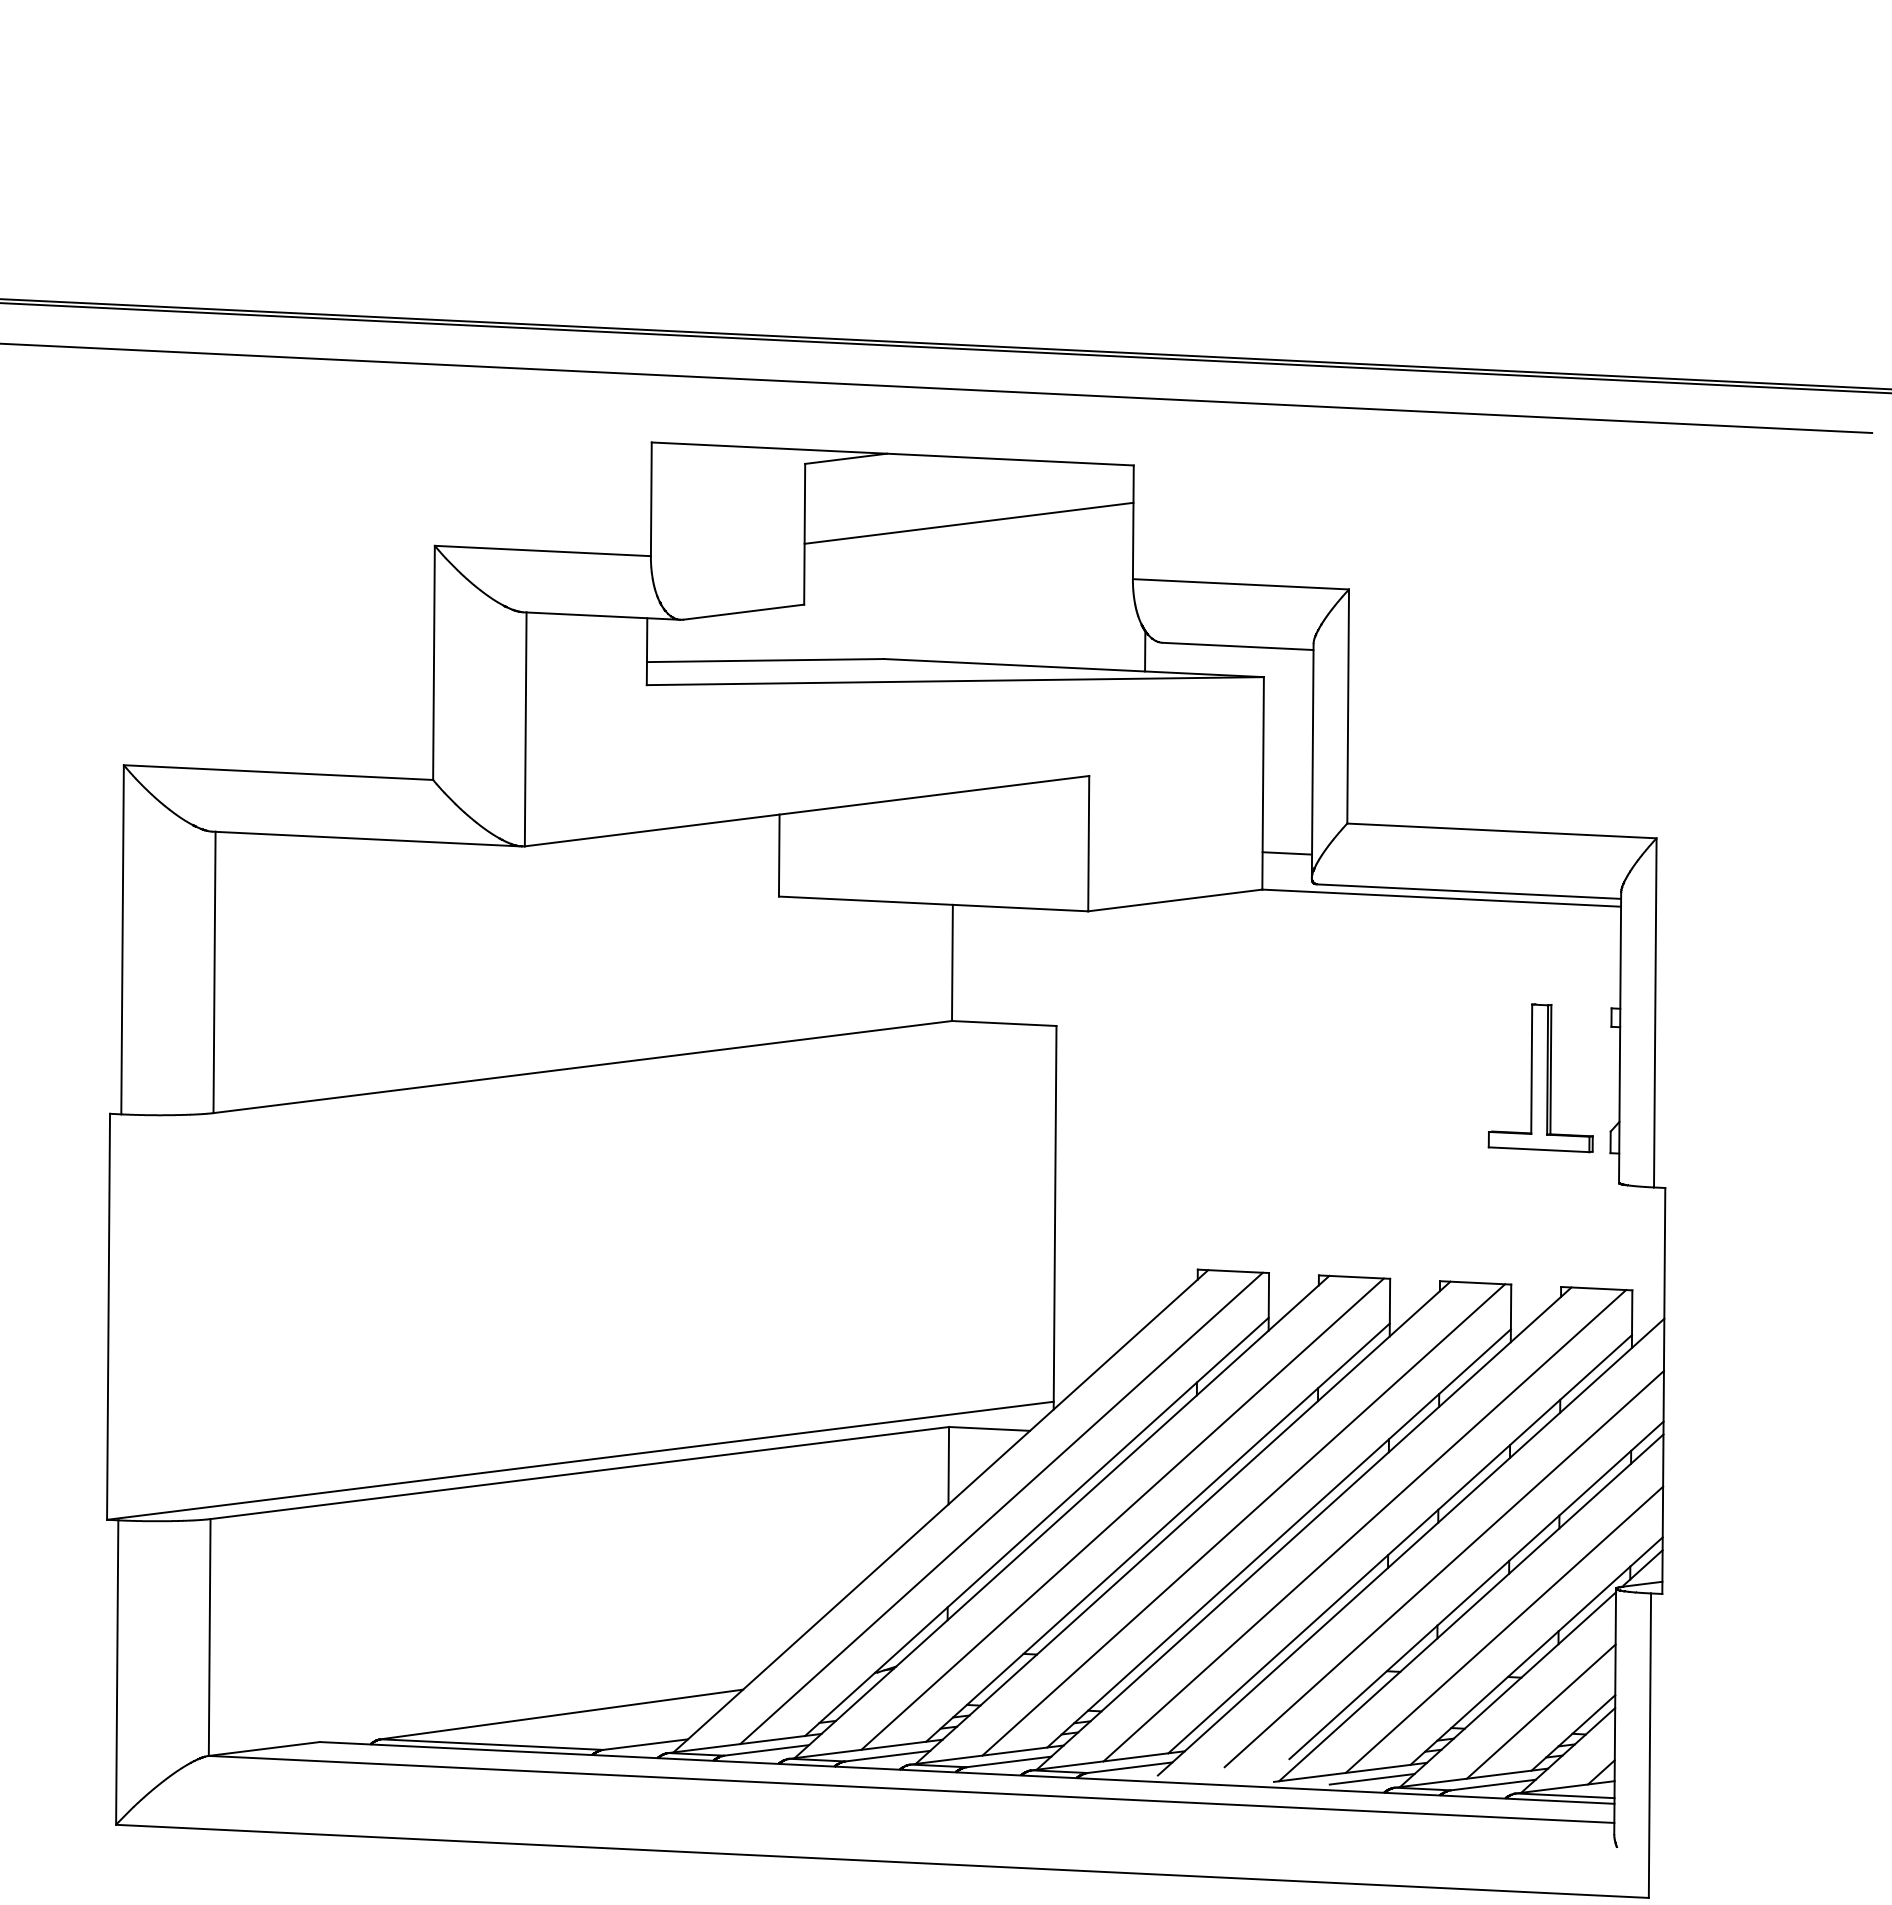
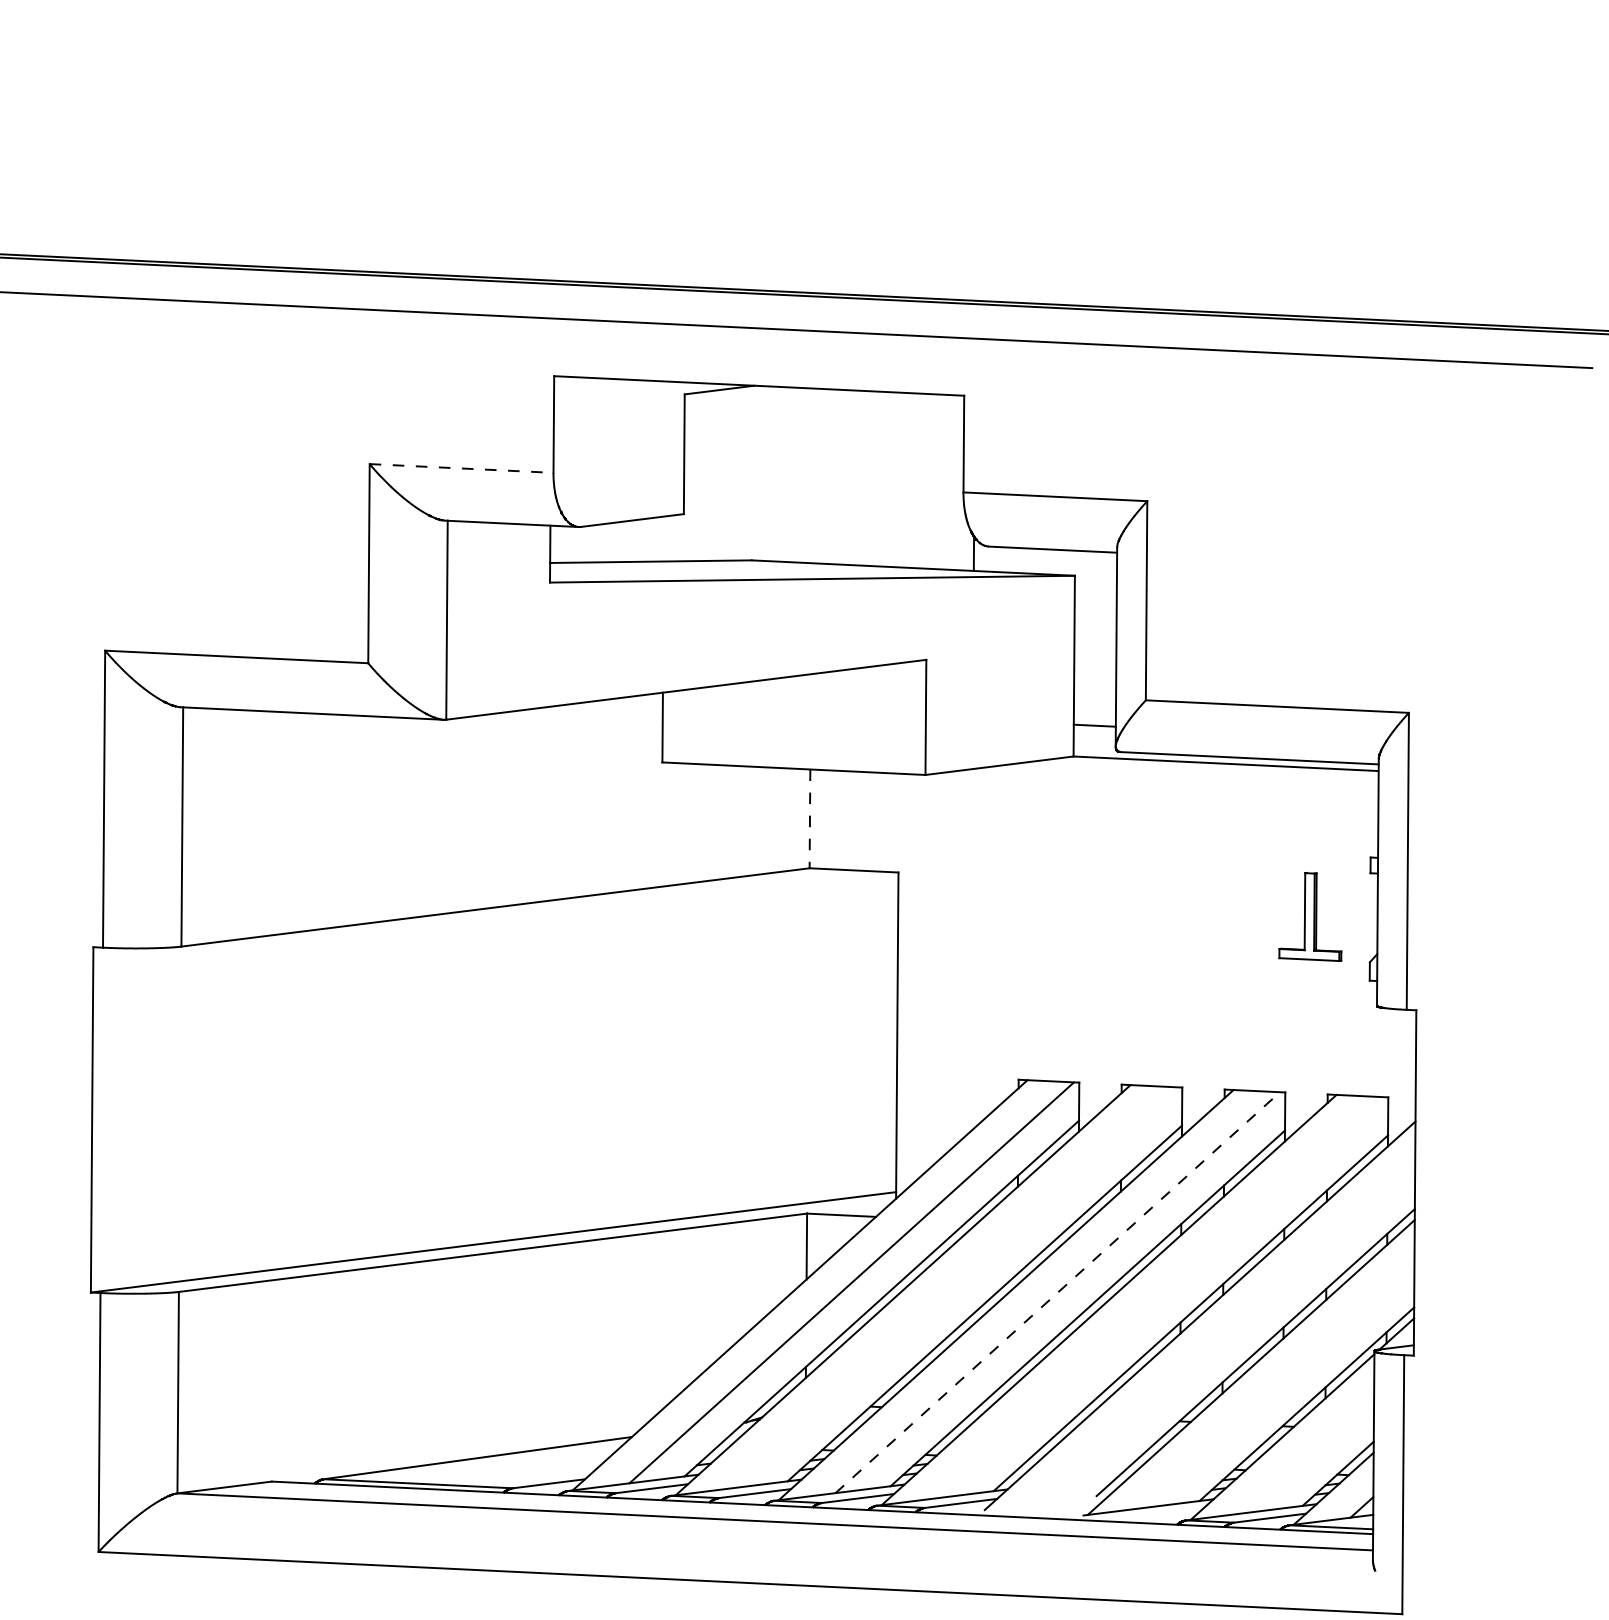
line: (968, 522) -> (823, 444), removed
line: (543, 551) -> (462, 468), solid -> dashed
line: (952, 963) -> (810, 819), solid -> dashed
part: (1540, 1078) -> (1310, 917), size x0.7
line: (1122, 1513) -> (954, 1287), removed
line: (1243, 1519) -> (1057, 1292), solid -> dashed
line: (1364, 1525) -> (1160, 1297), removed
line: (1443, 1568) -> (1227, 1333), removed
line: (1504, 1629) -> (1279, 1385), removed
line: (1540, 1711) -> (1310, 1455), removed
line: (1371, 1778) -> (1166, 1512), removed

